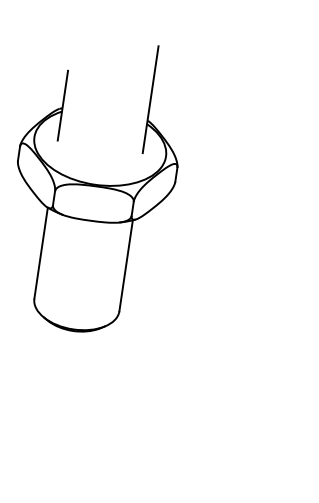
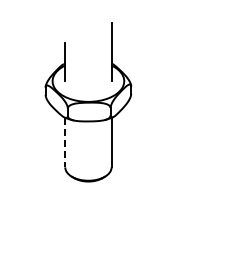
line: (41, 253) -> (65, 142), solid -> dashed

